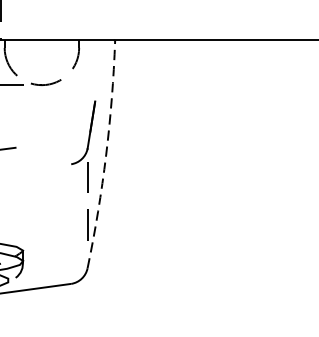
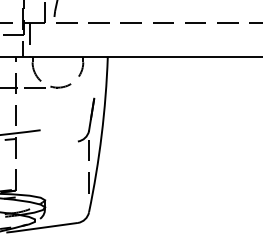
arc: (105, 155) -> (101, 135), dashed -> solid

